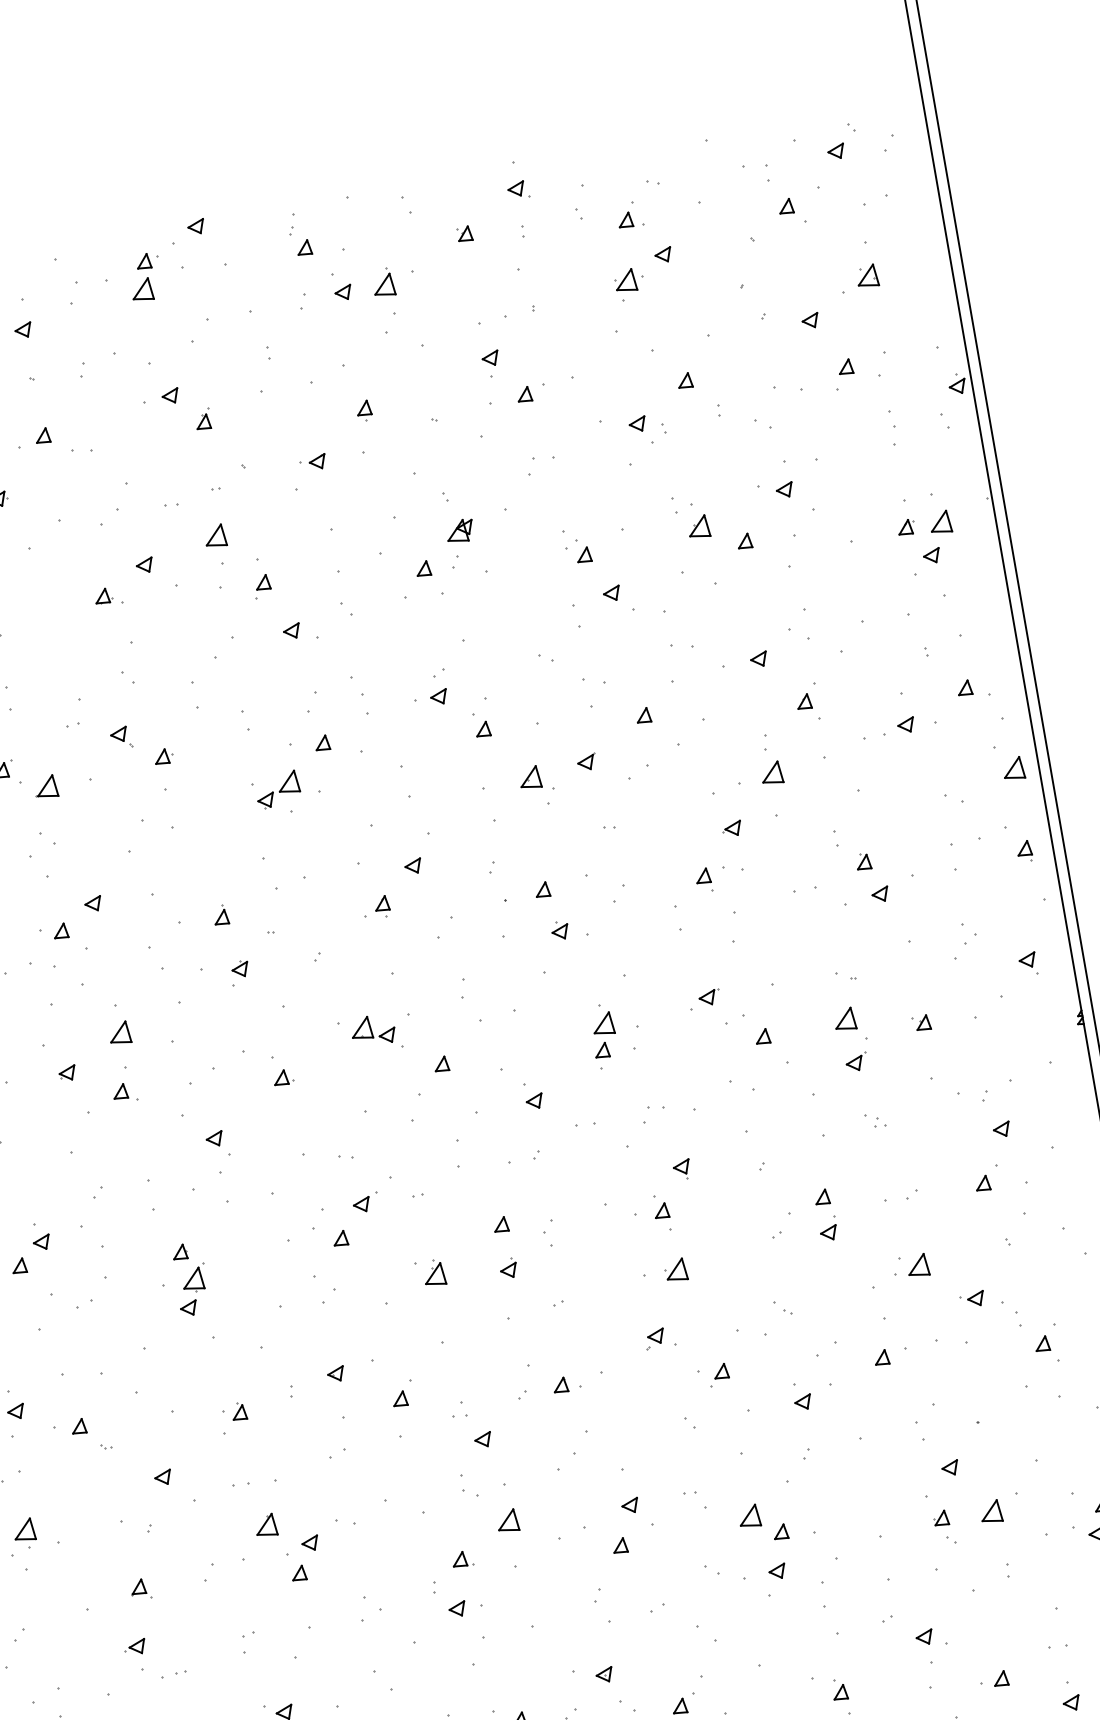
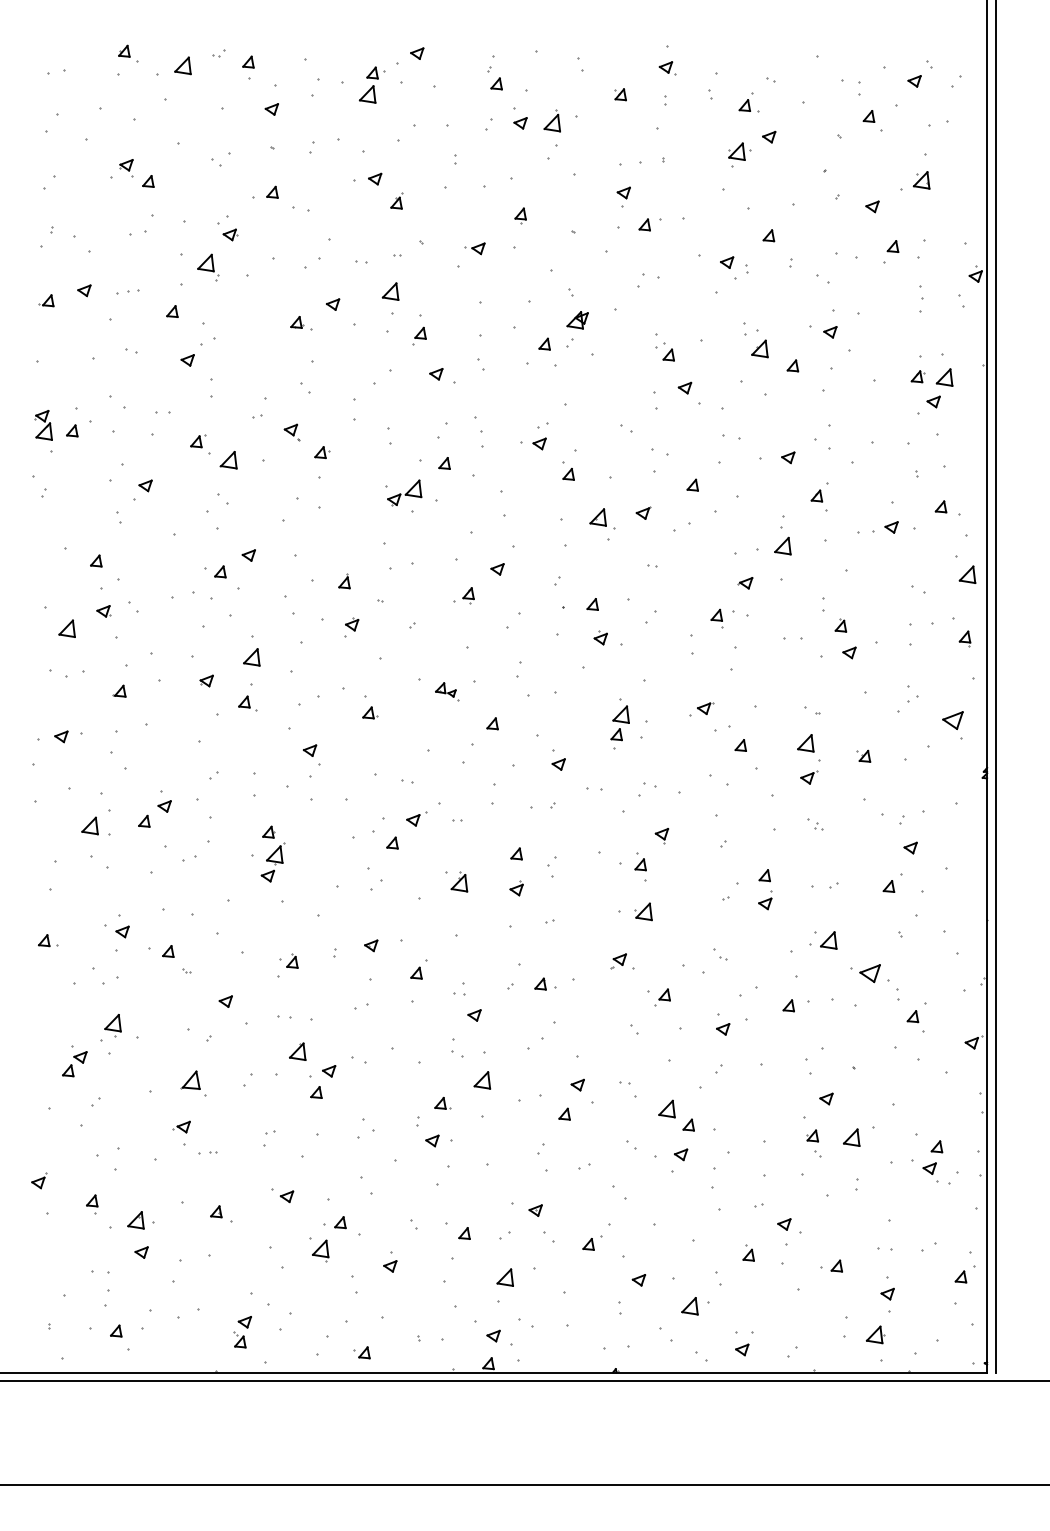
part: (1027, 964) -> (952, 725), size x1.6
part: (375, 1033) -> (446, 691), size x0.6
part: (972, 1299) -> (865, 973), size x1.6
part: (140, 1589) -> (193, 1083), size x1.6
part: (839, 1689) -> (748, 1252), moved

